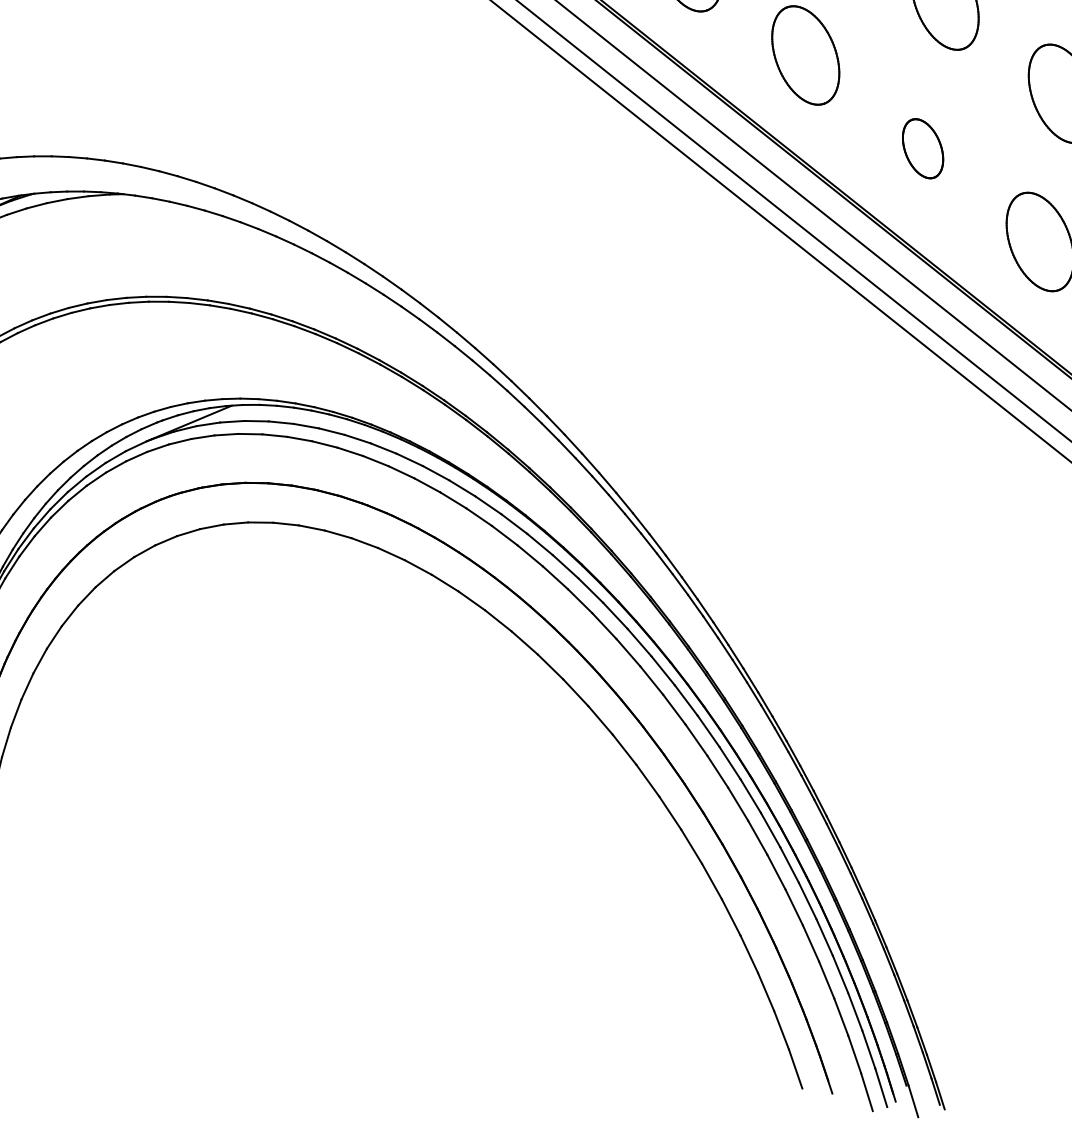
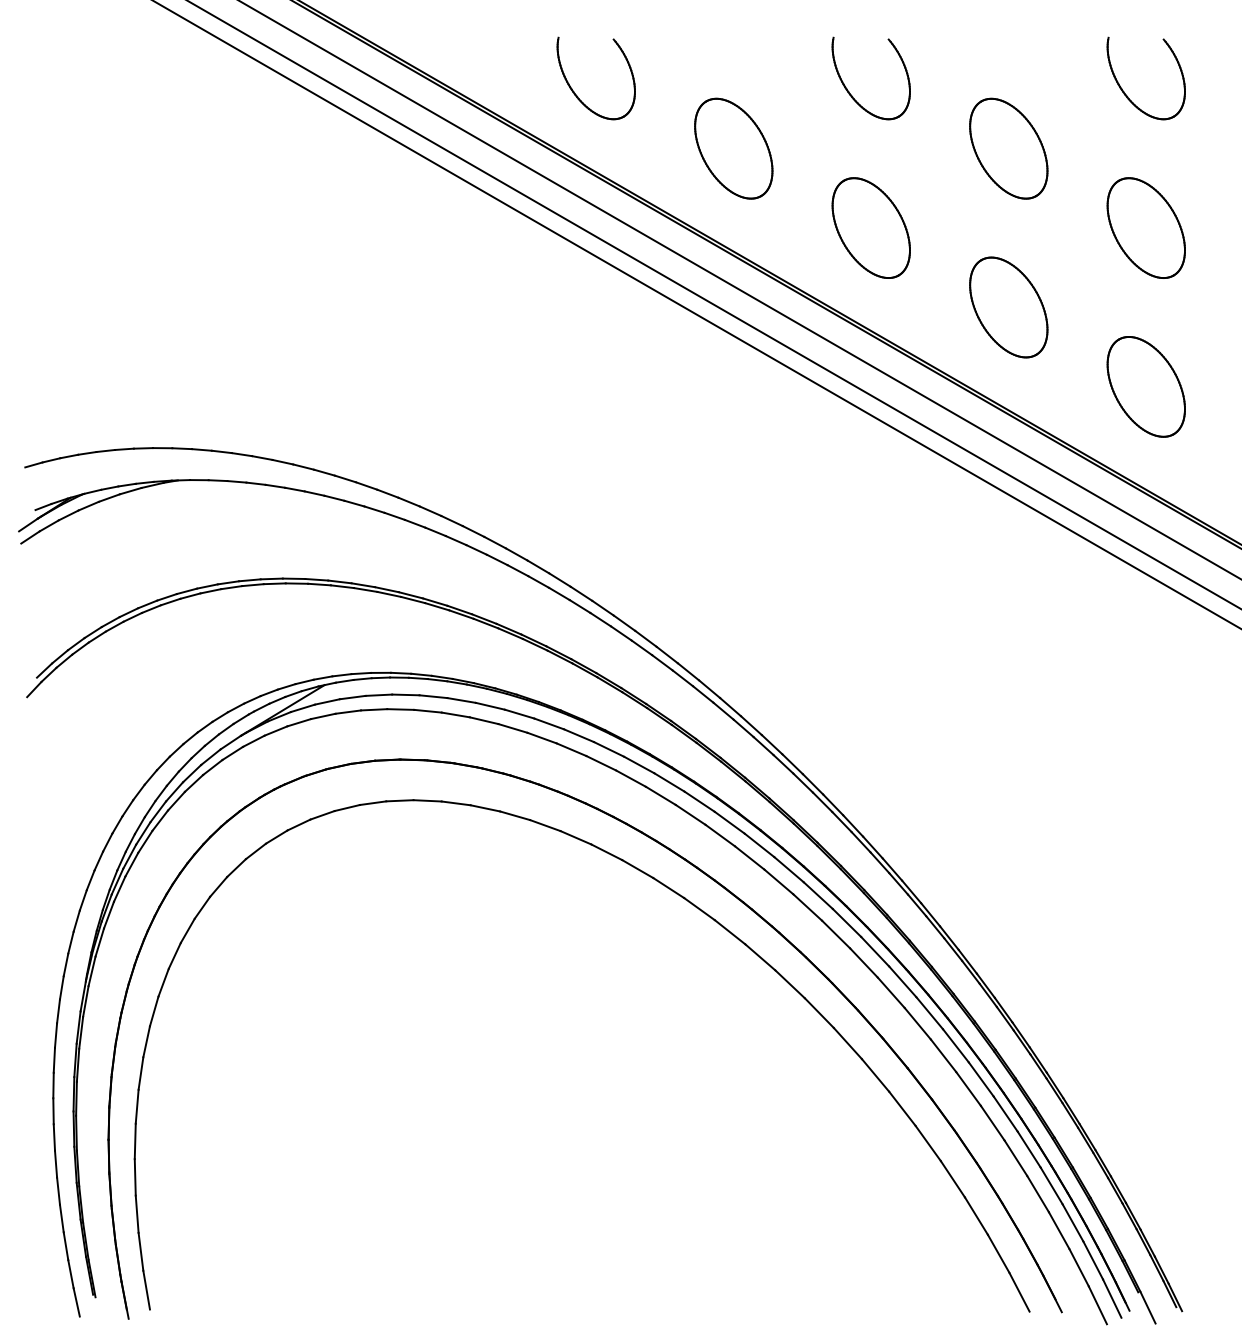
part: (922, 148) -> (1008, 307), size x1.67

